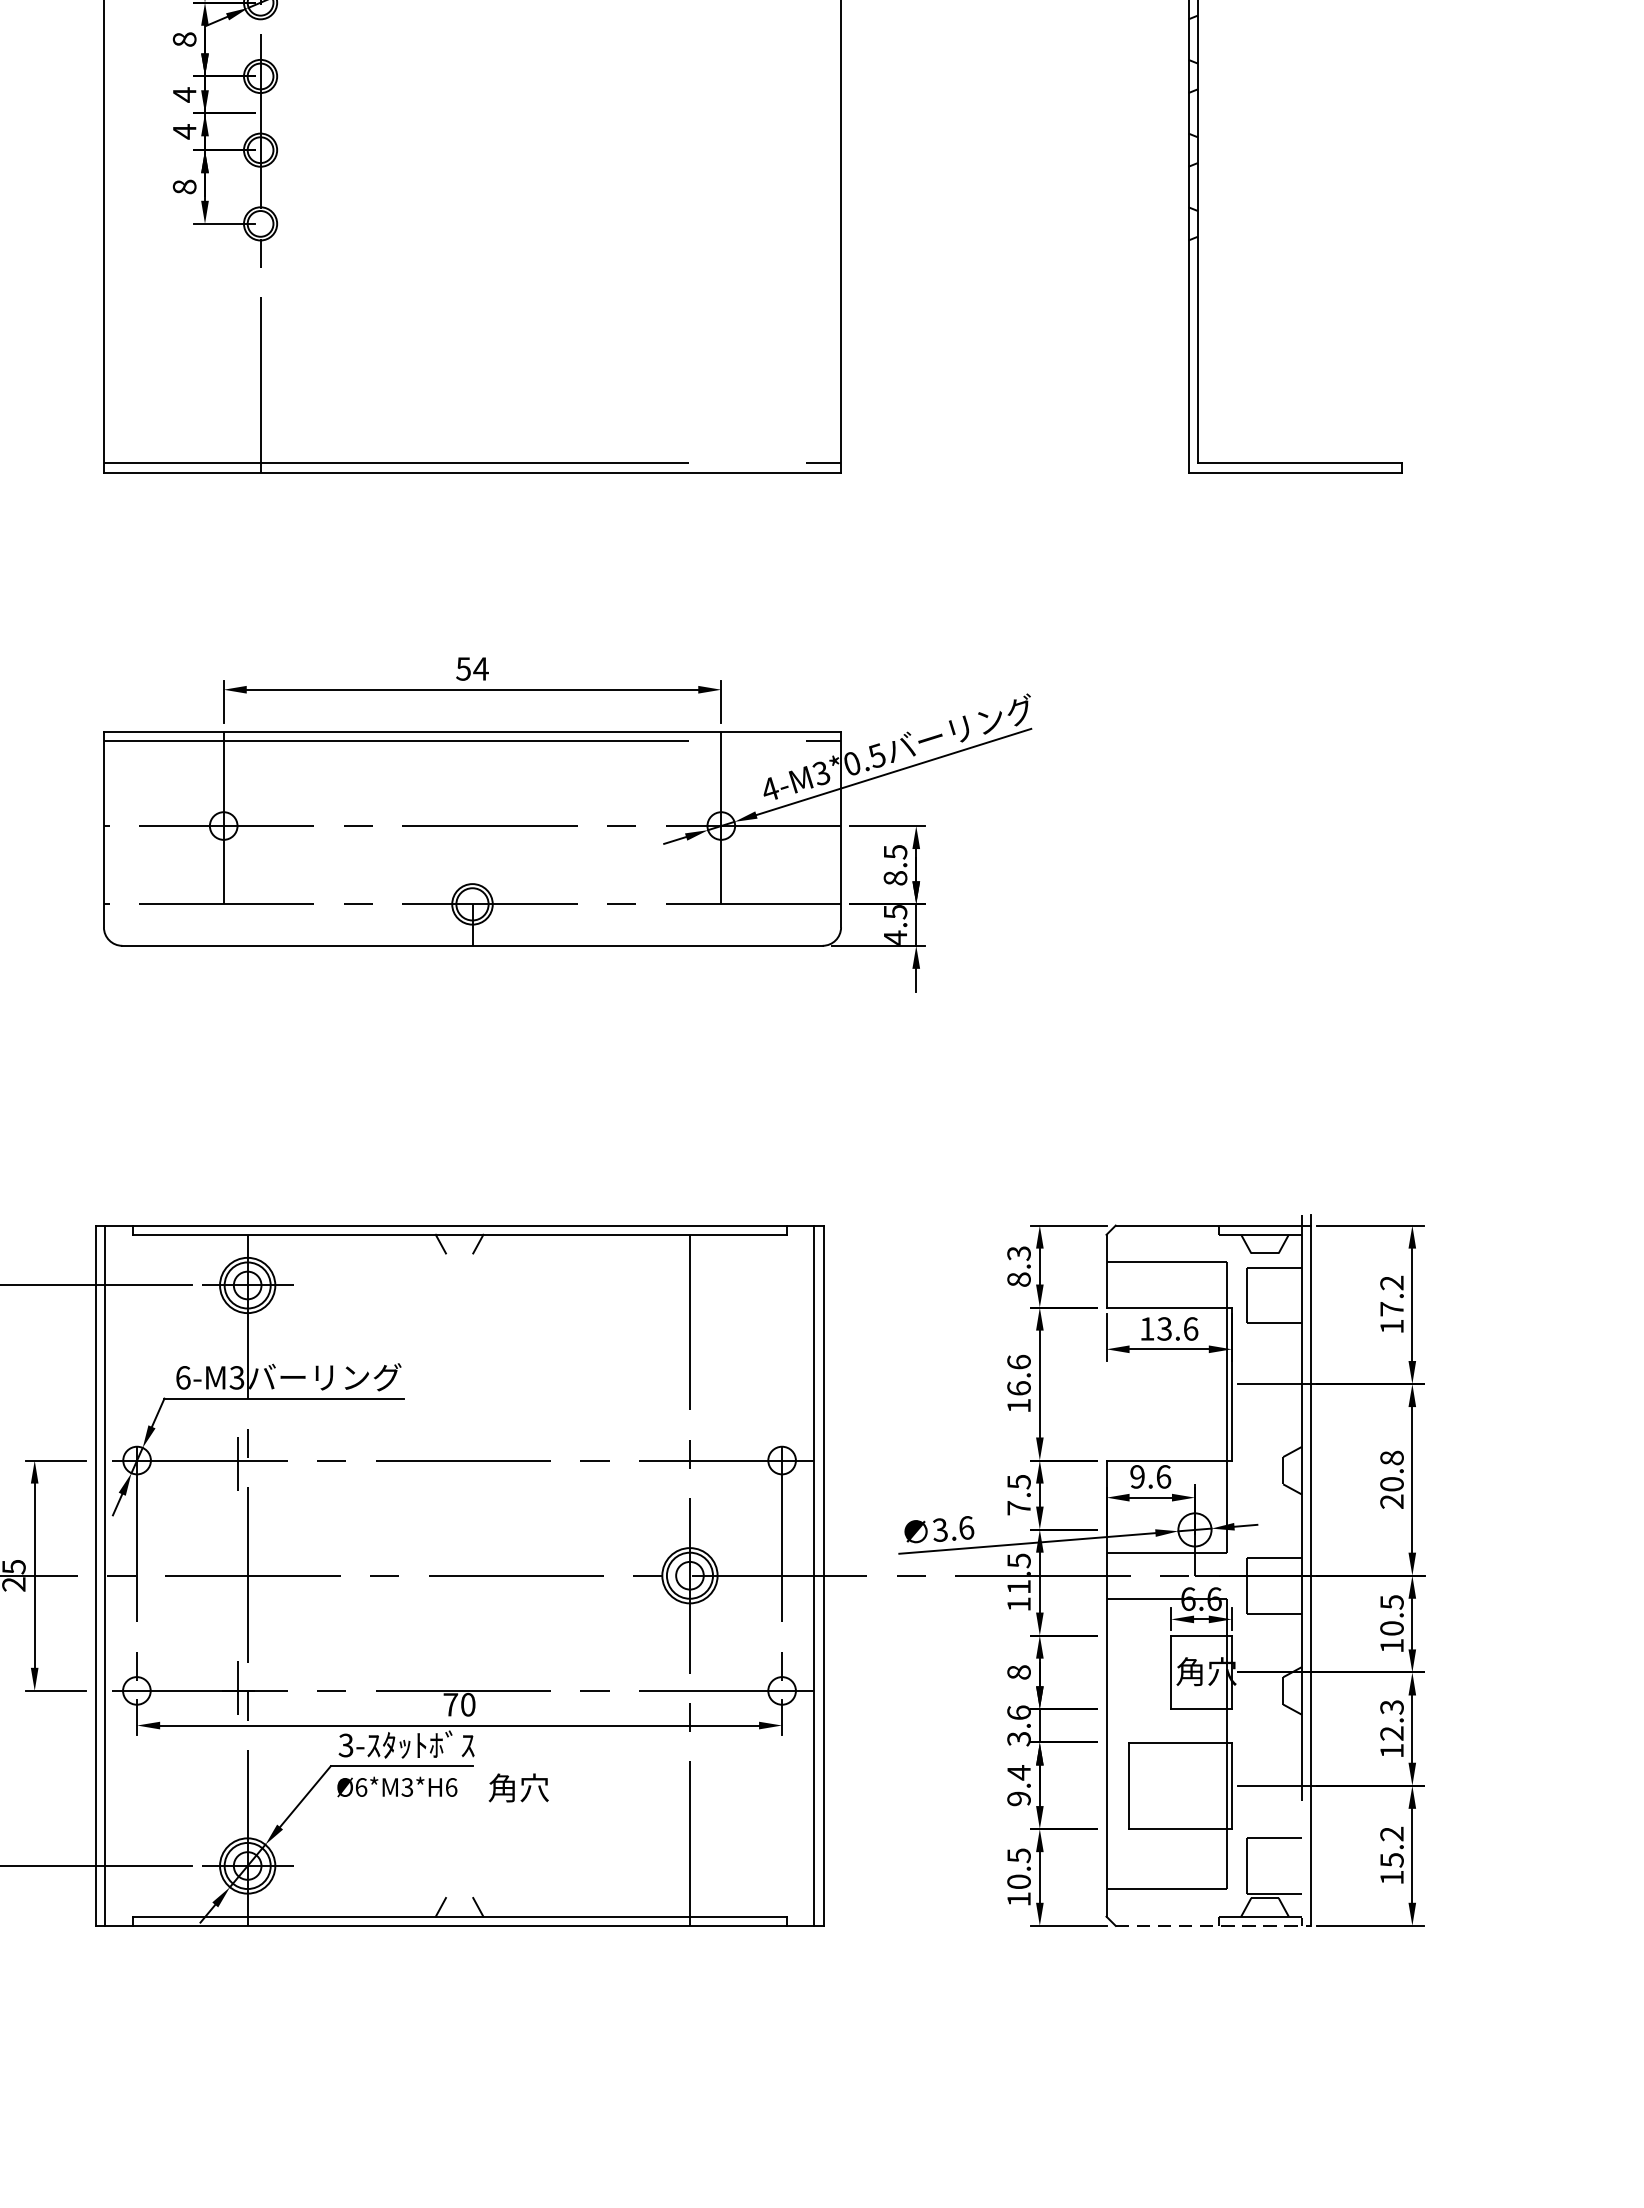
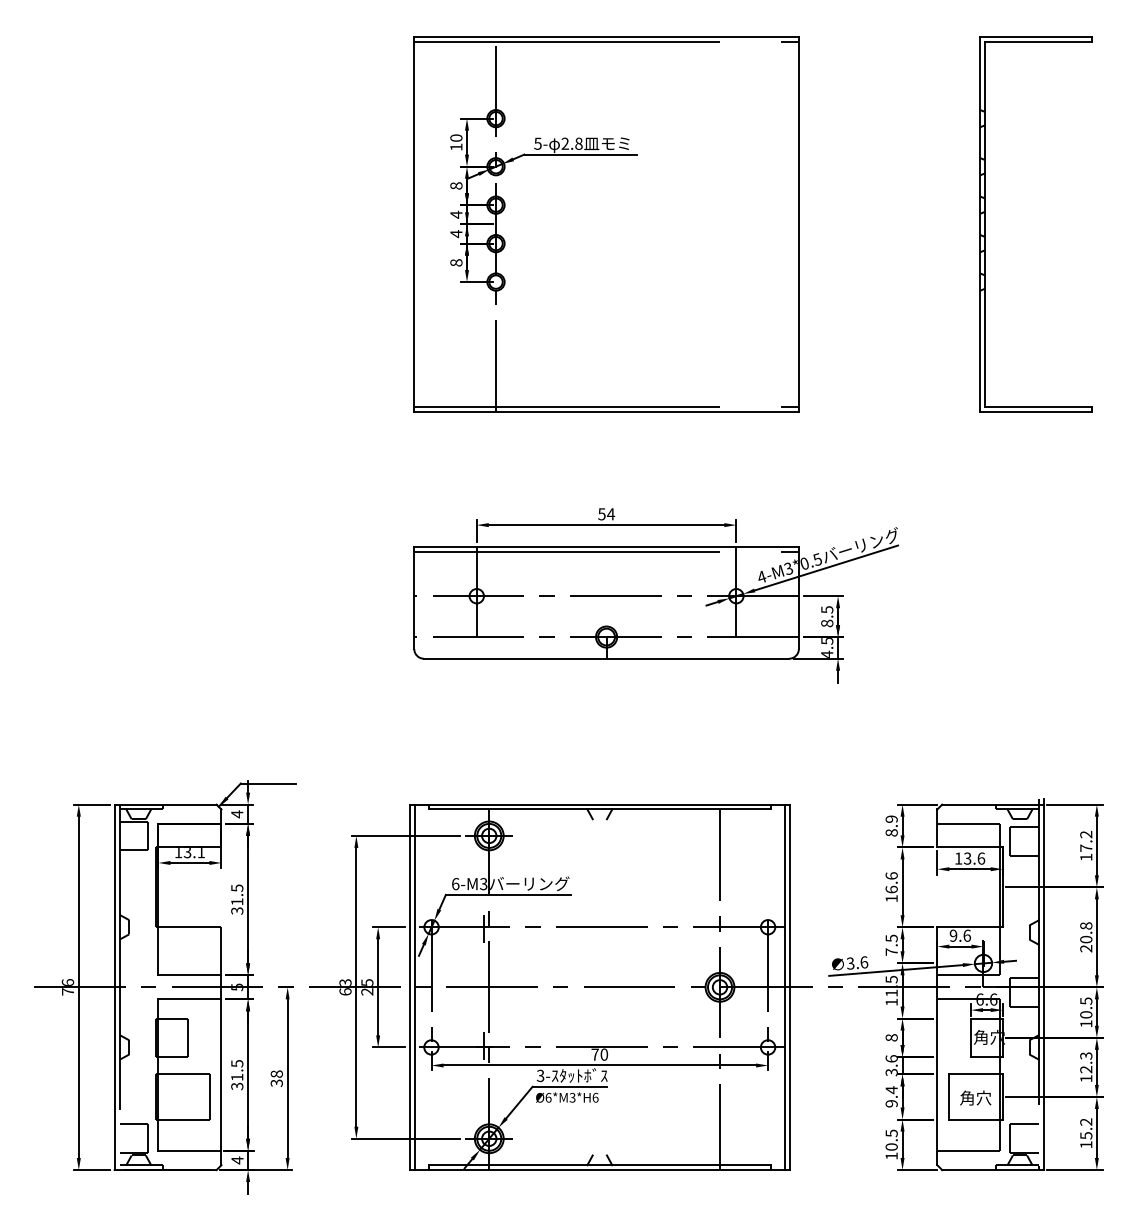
text: (1018, 1252) -> (891, 818), 8.3 -> 8.9
text: (518, 1786) -> (975, 1097), moved
line: (1214, 1926) -> (993, 1170), dashed -> solid

